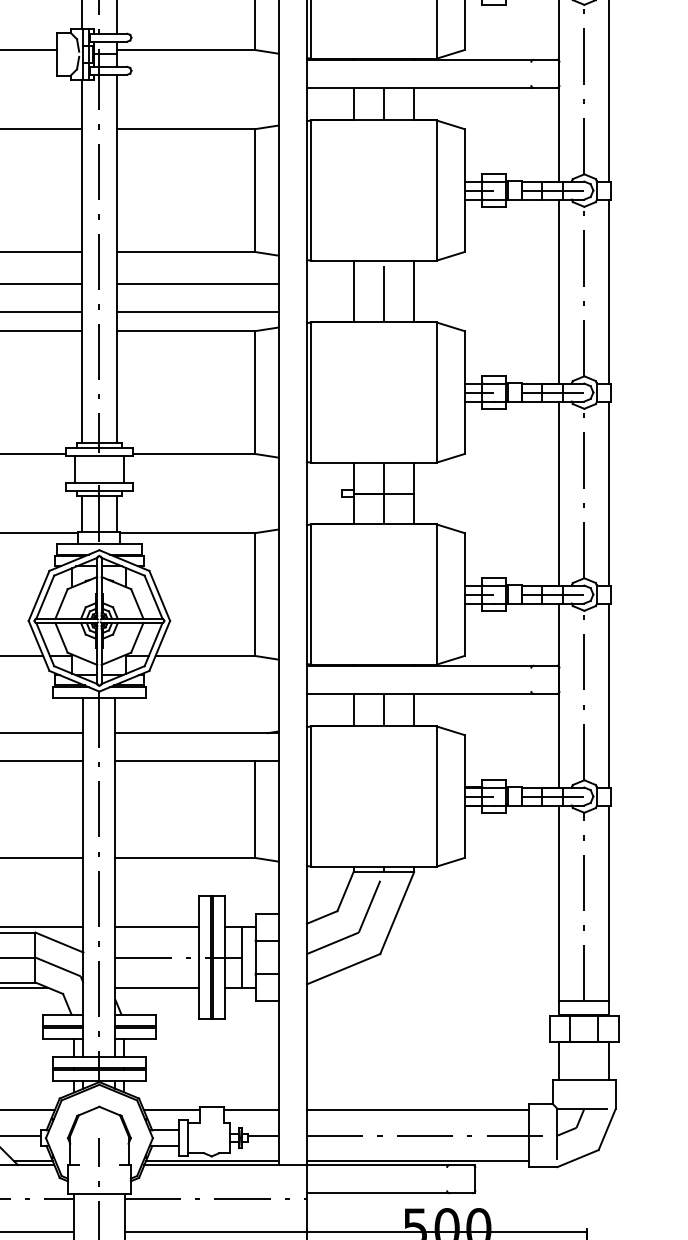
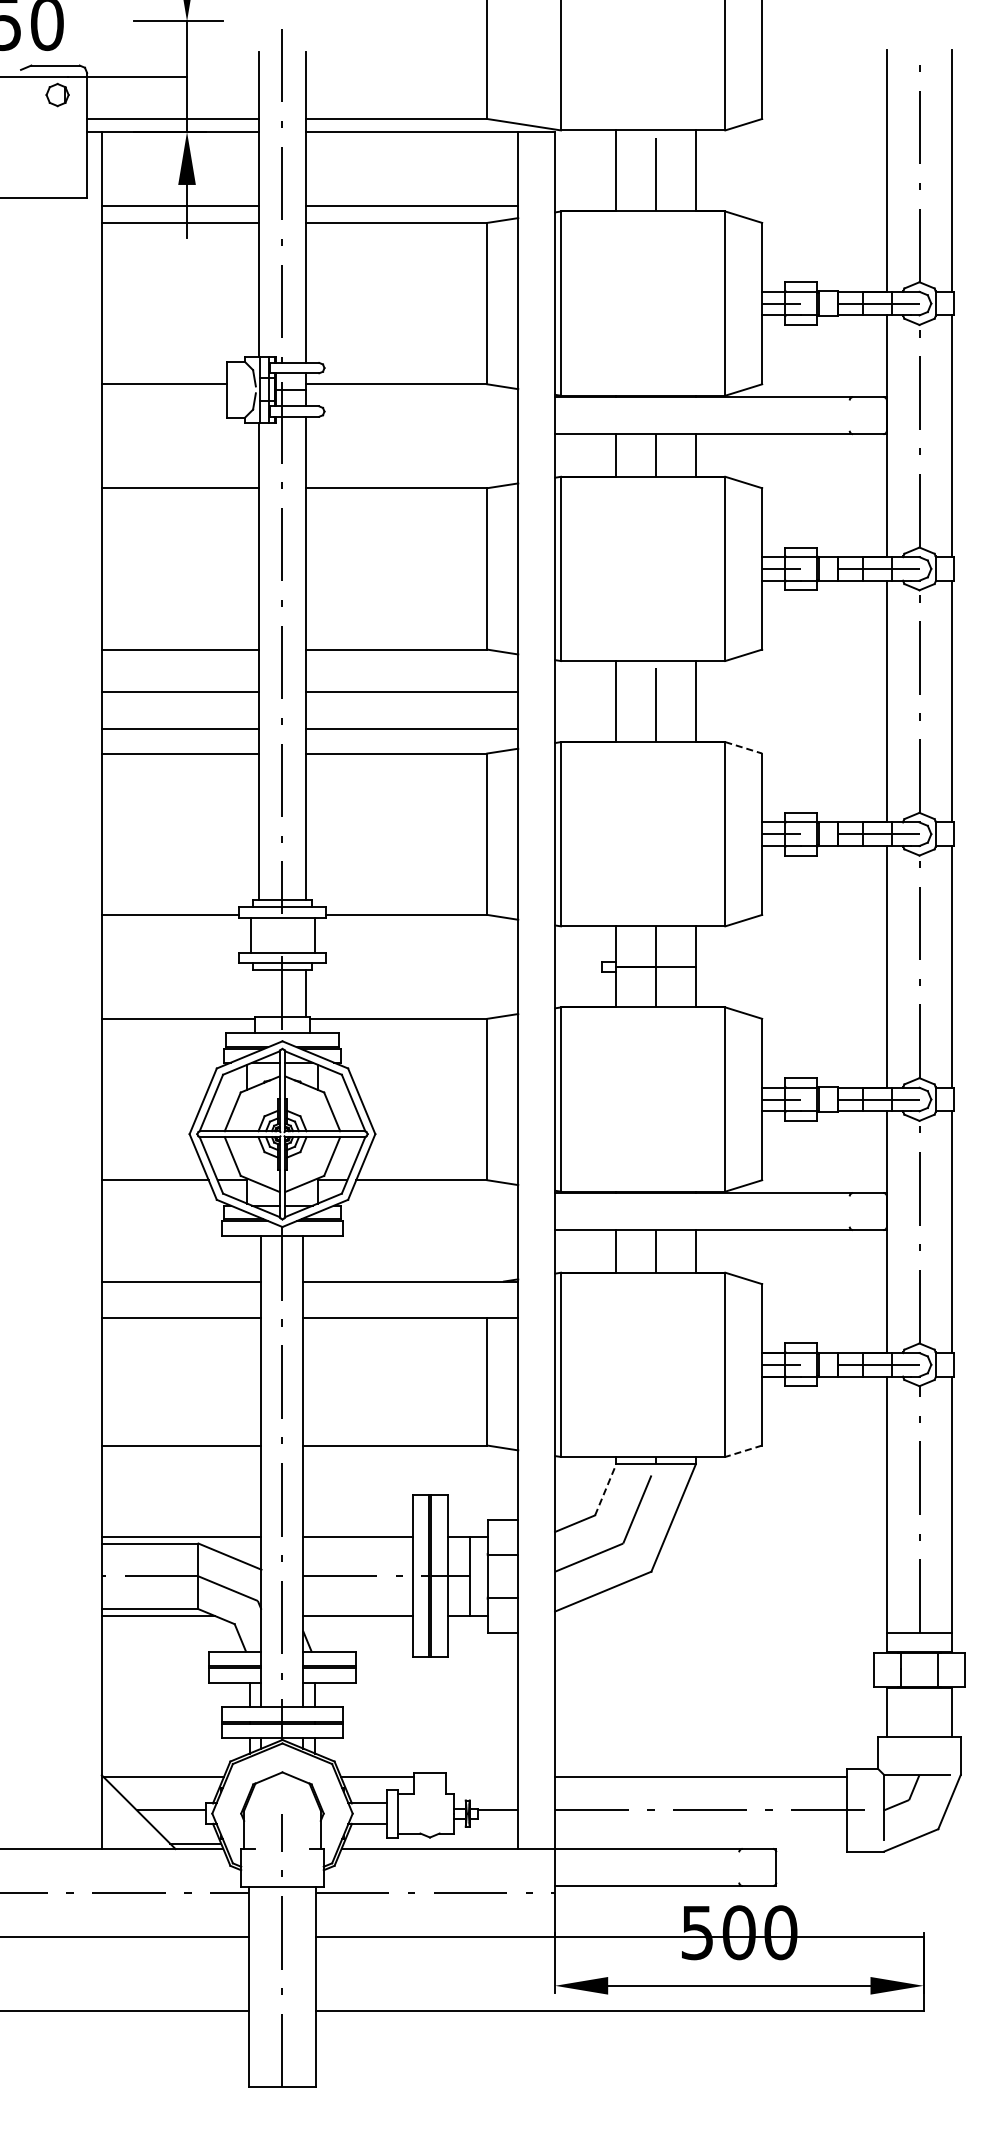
line: (451, 326) -> (744, 747), solid -> dashed
line: (81, 513) -> (259, 993), removed
line: (450, 862) -> (743, 1451), solid -> dashed
line: (345, 891) -> (605, 1489), solid -> dashed
line: (250, 1110) -> (481, 1777), removed
line: (212, 1160) -> (430, 1843), removed
line: (417, 1160) -> (700, 1843), removed

